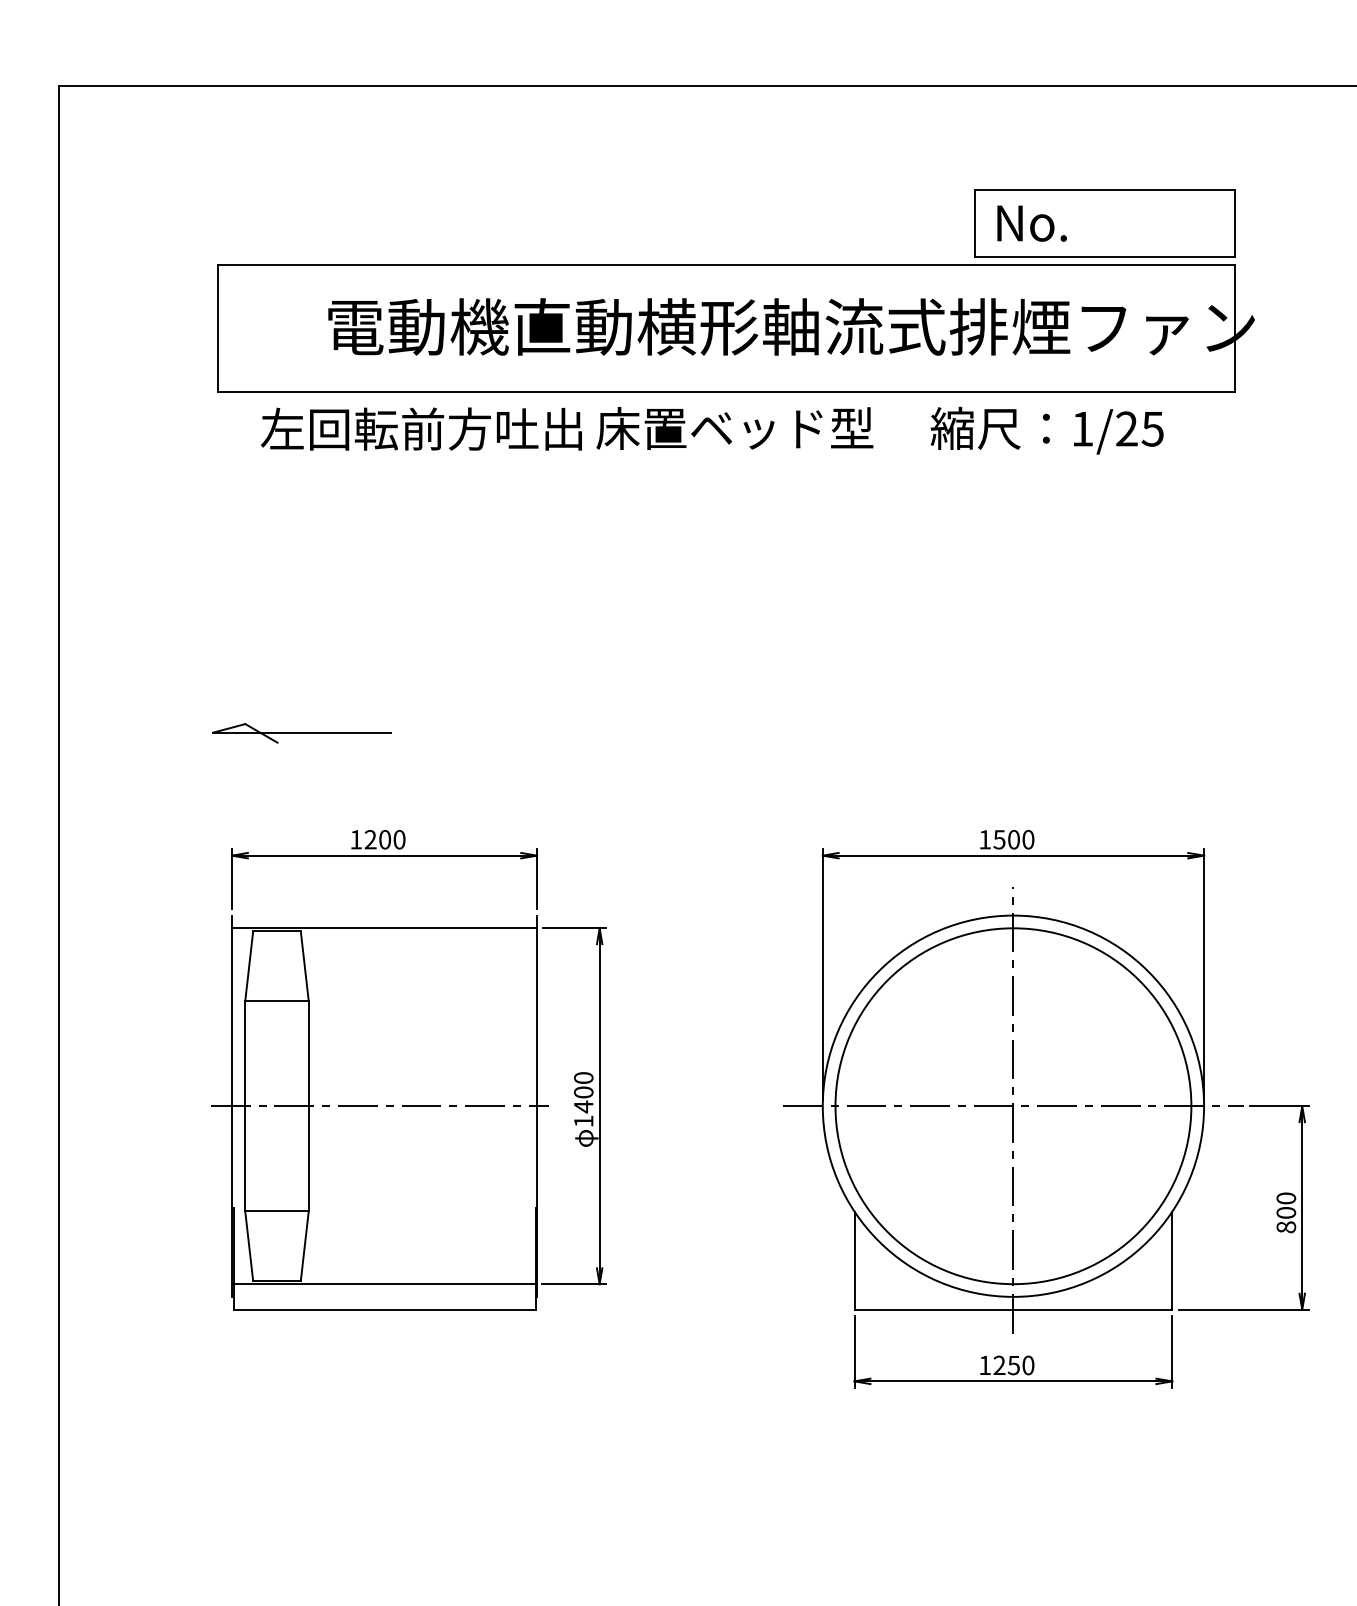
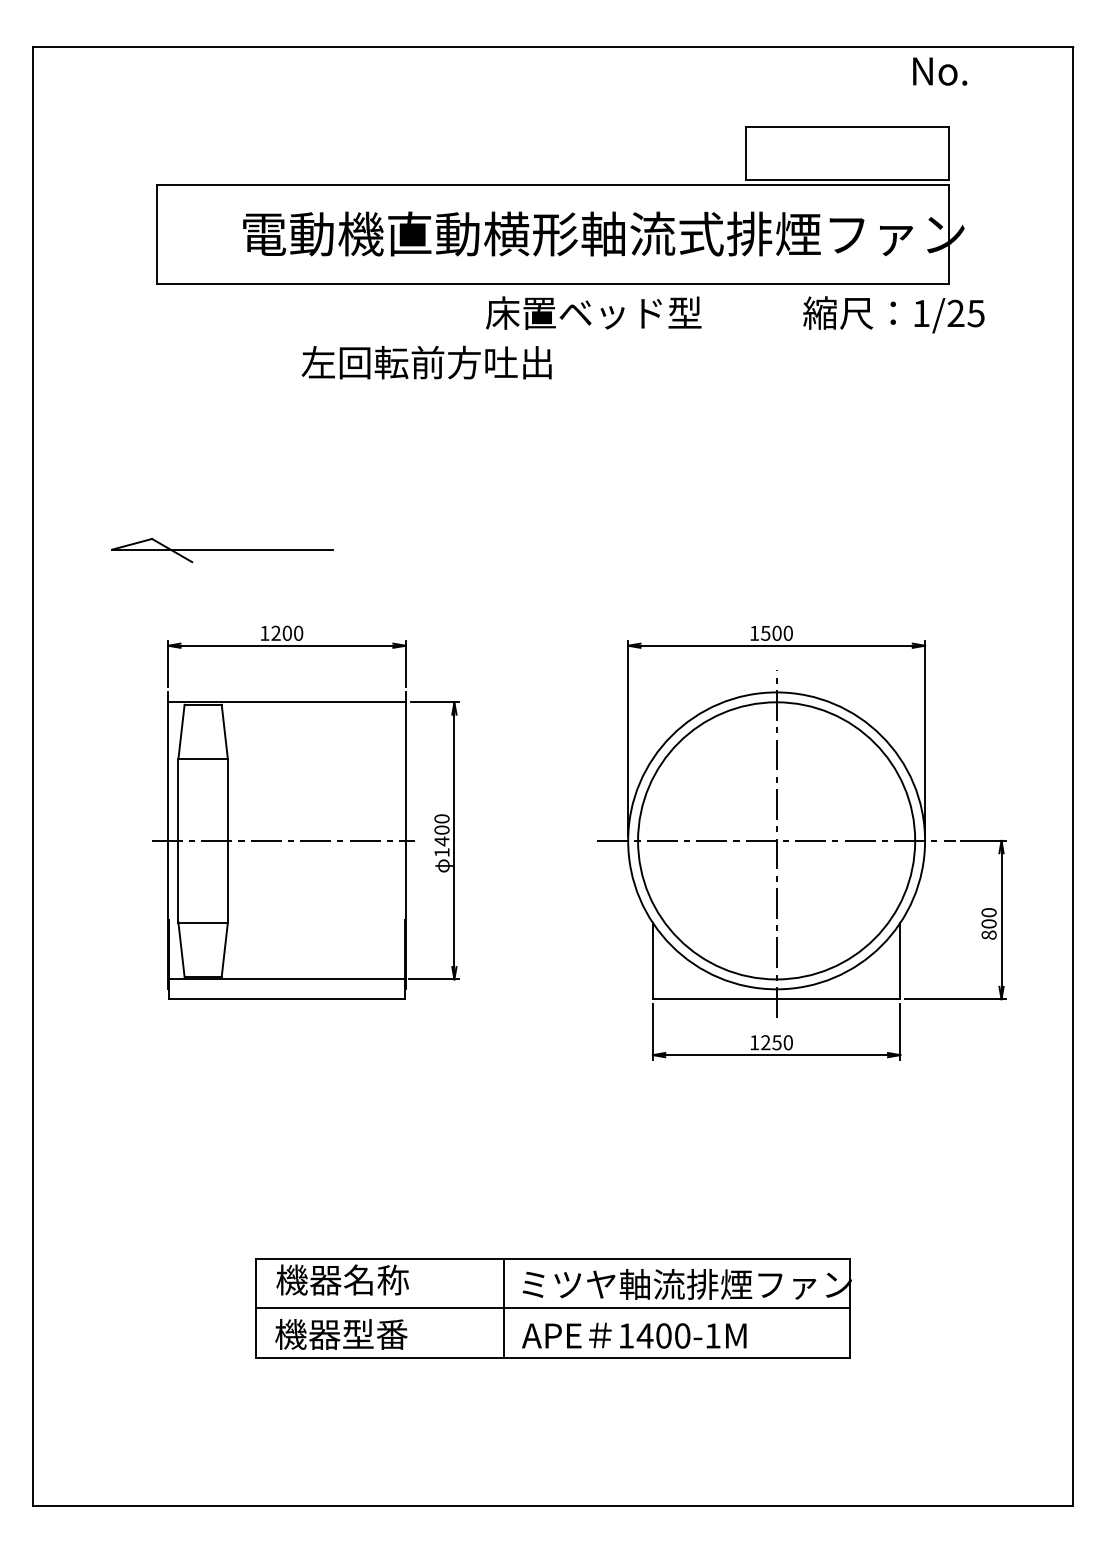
text: (1032, 223) -> (940, 71), moved
text: (734, 427) -> (593, 312), moved
text: (421, 428) -> (426, 362), moved
text: (1046, 430) -> (893, 314), moved
part: (301, 733) -> (222, 550), size x1.6

